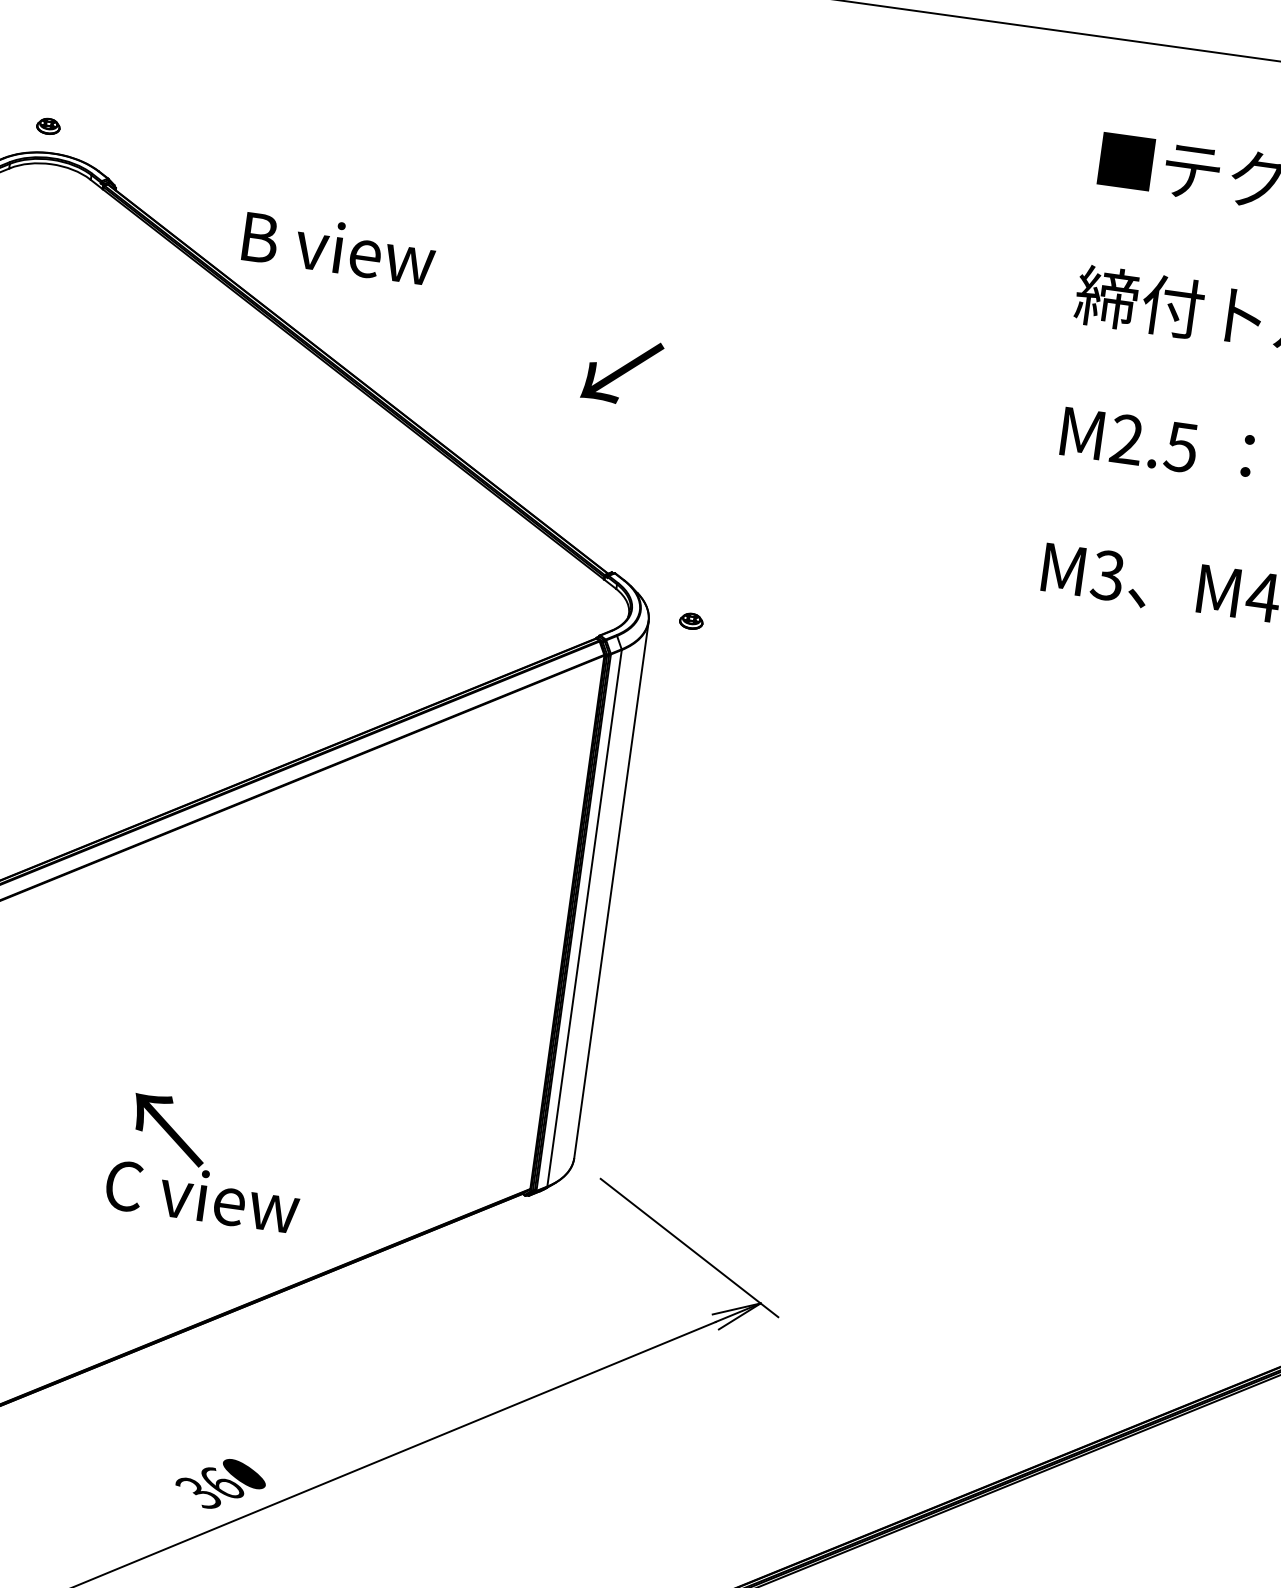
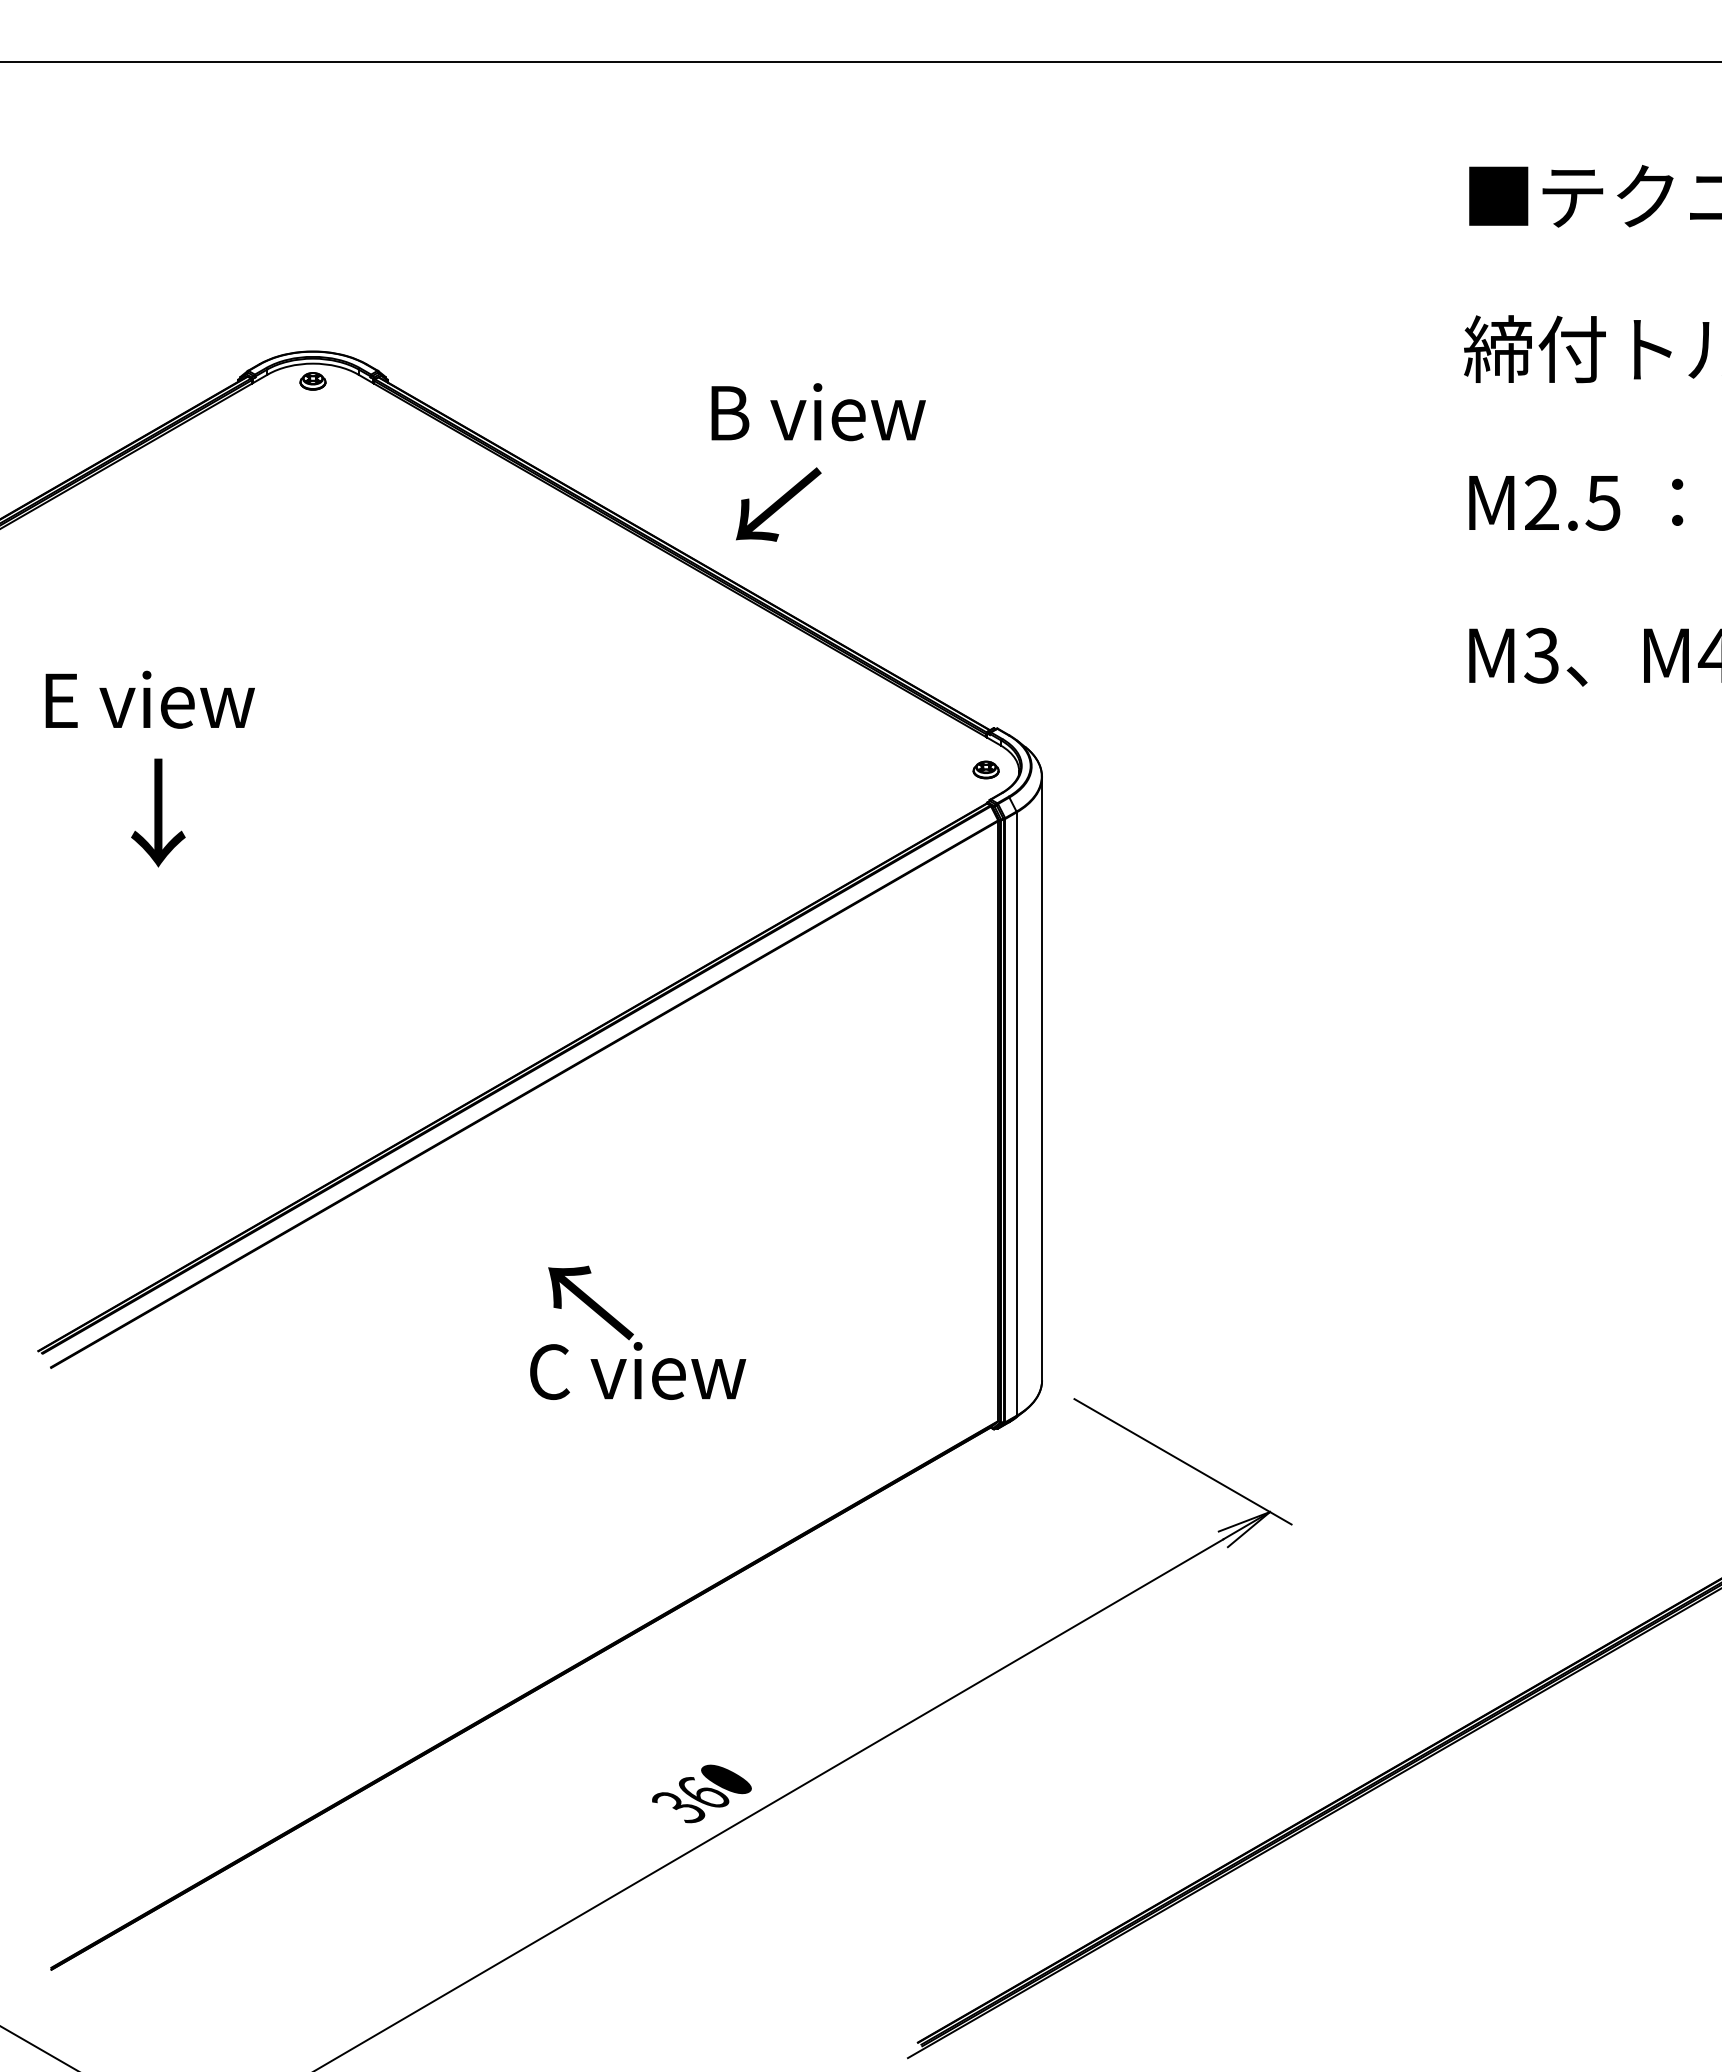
part: (48, 126) -> (312, 381), moved
text: (339, 248) -> (818, 412), moved
text: (622, 371) -> (778, 504), moved
part: (690, 620) -> (985, 769), moved
text: (207, 1161) -> (638, 1332), moved

